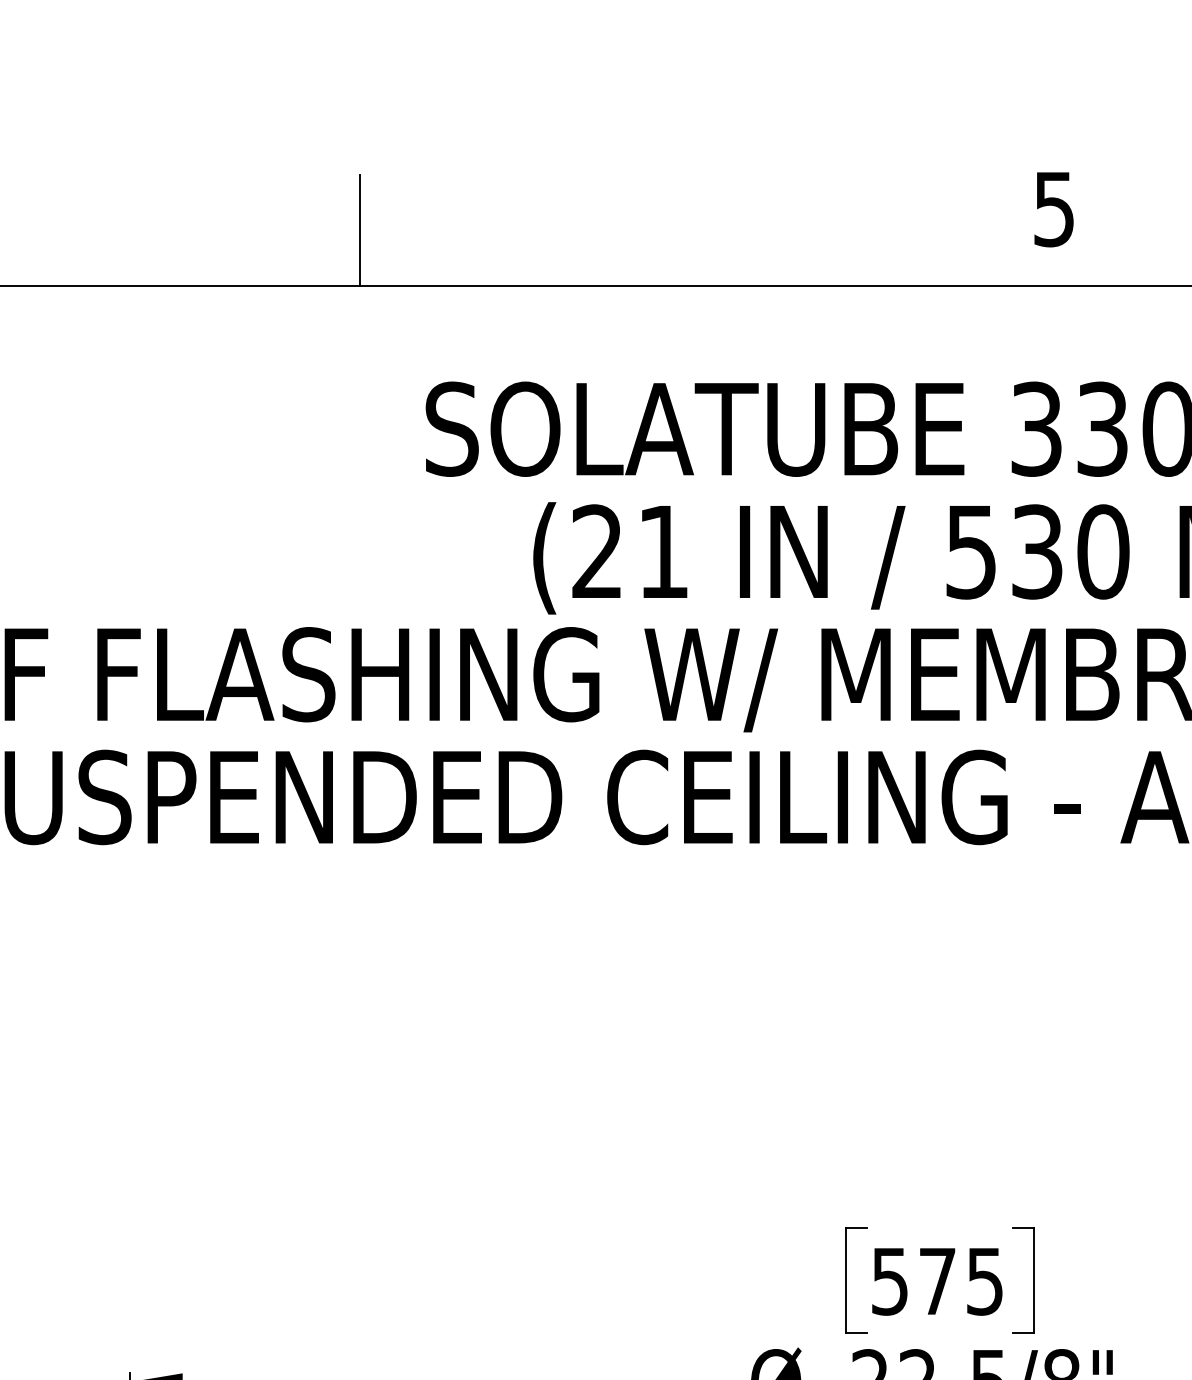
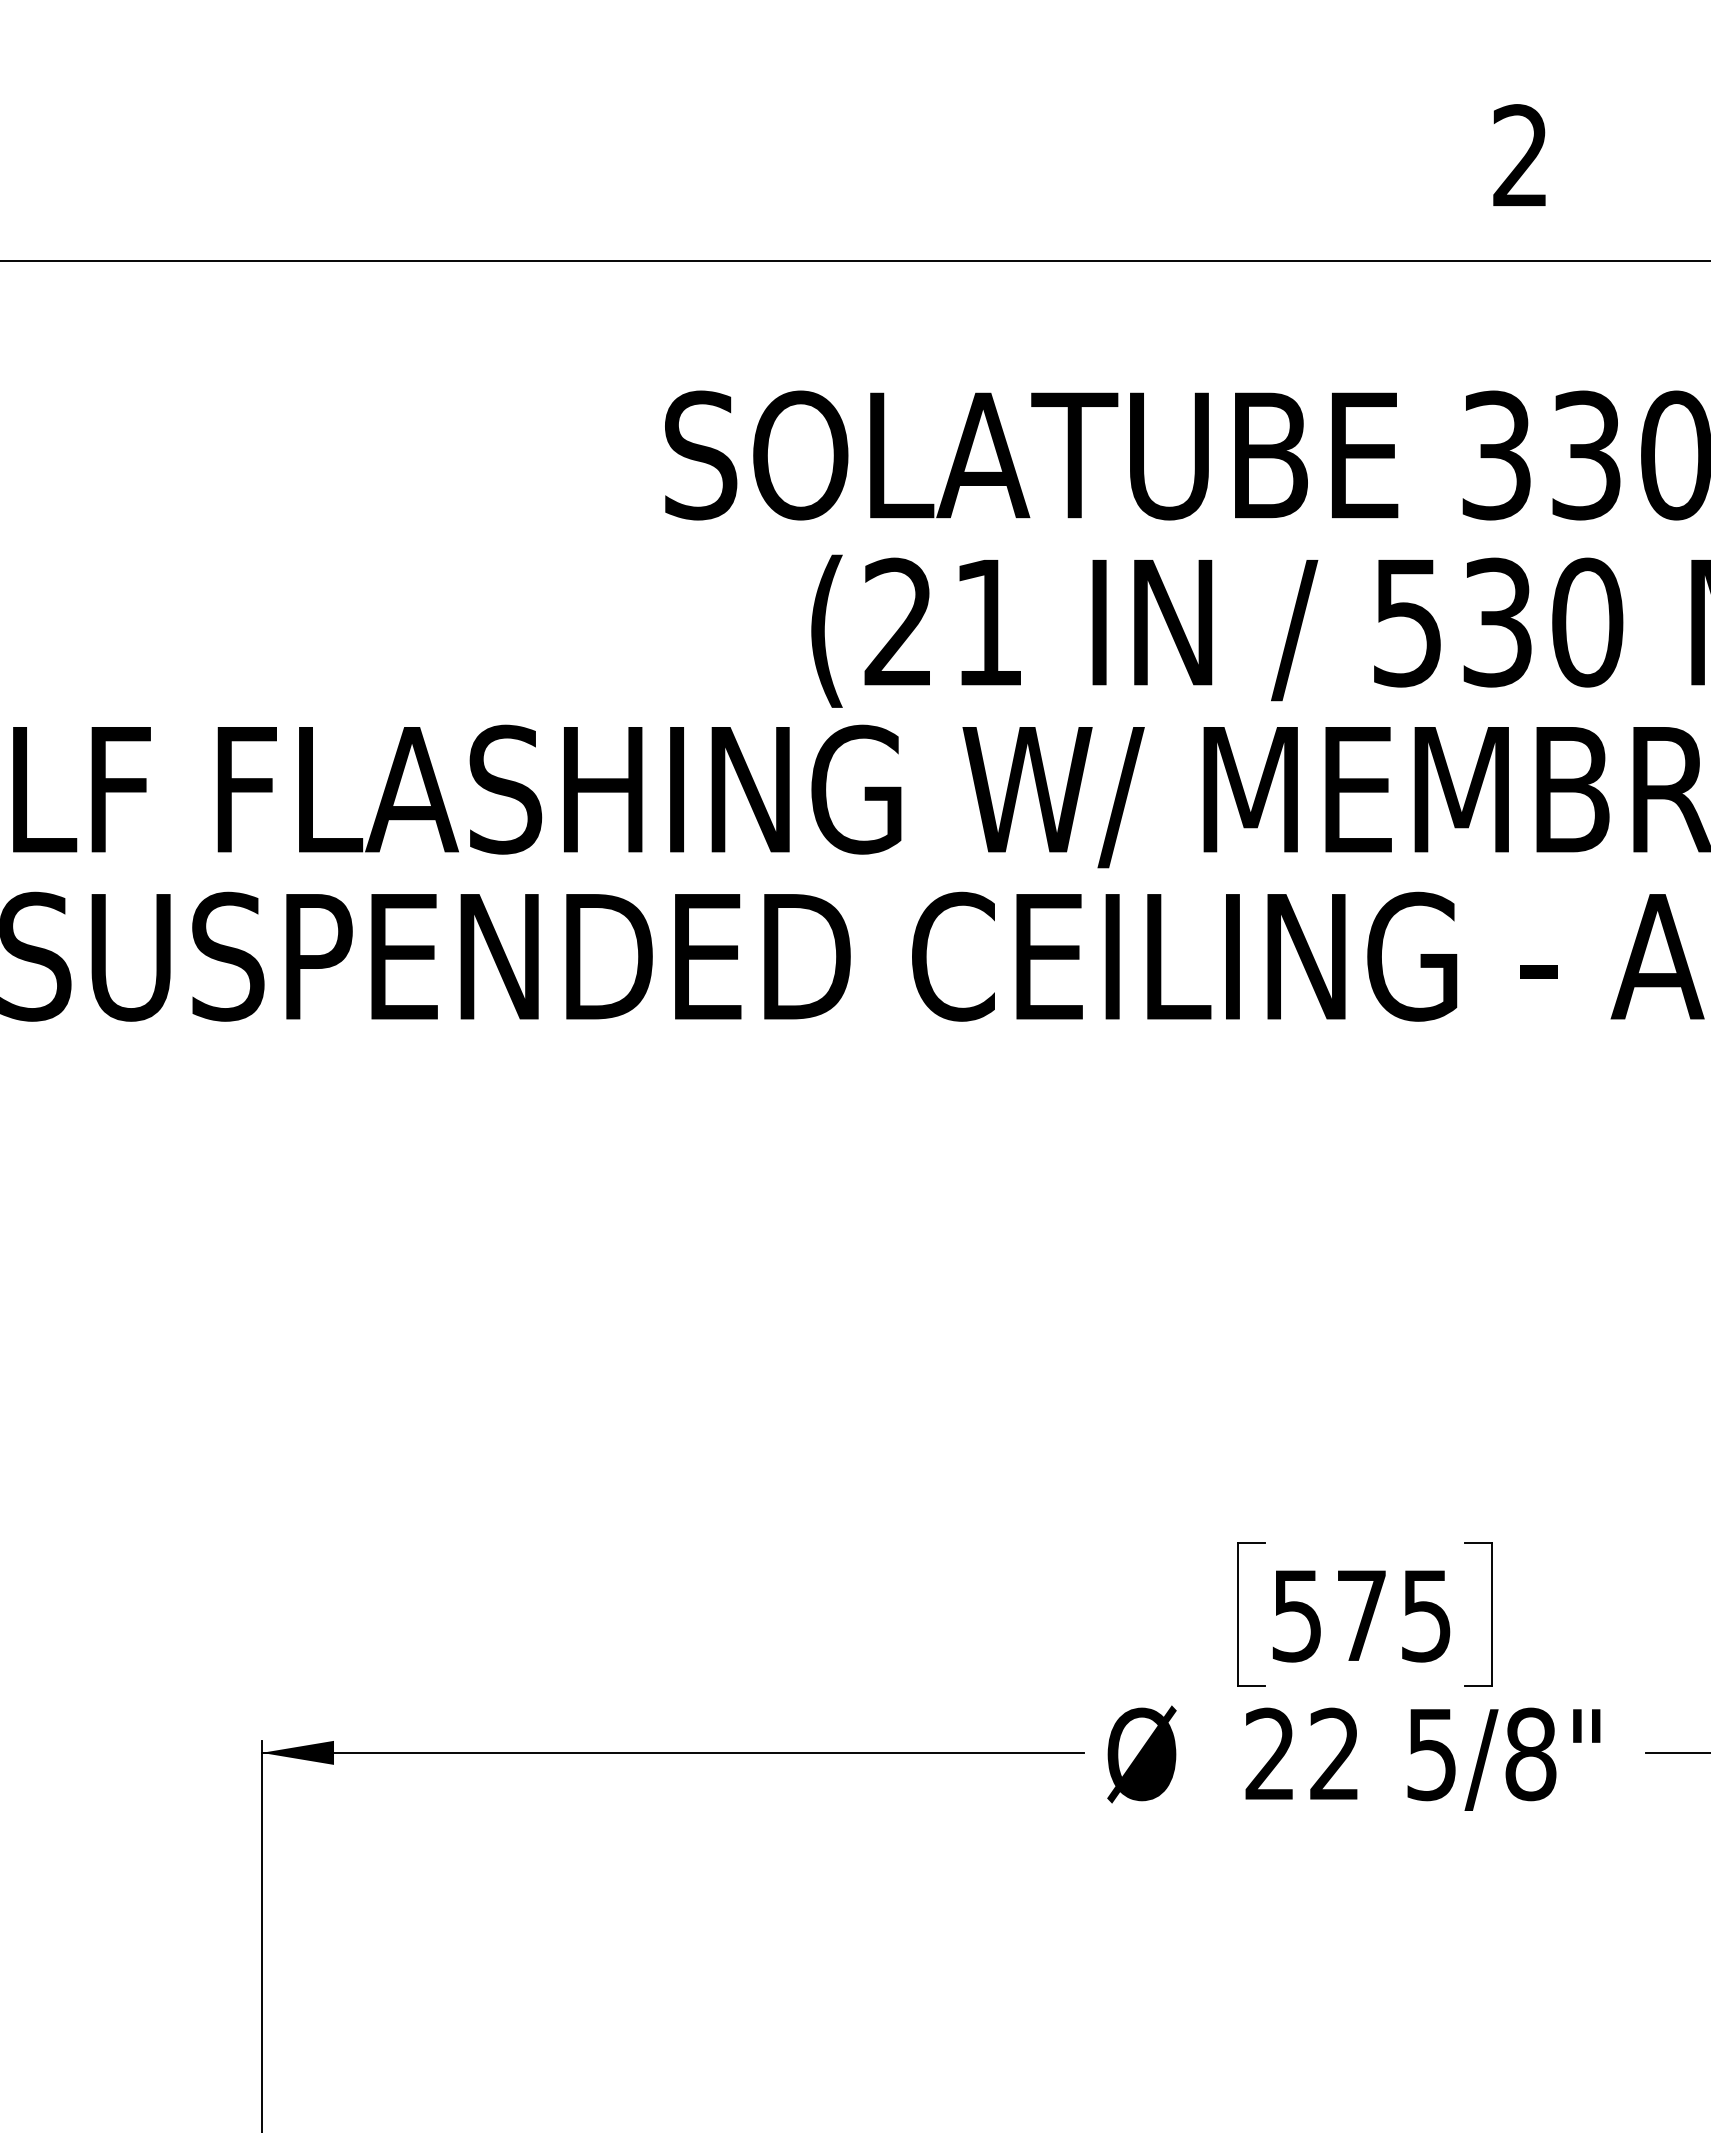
text: (1053, 208) -> (1519, 155), 5 -> 2
line: (360, 230) -> (575, 184), removed

